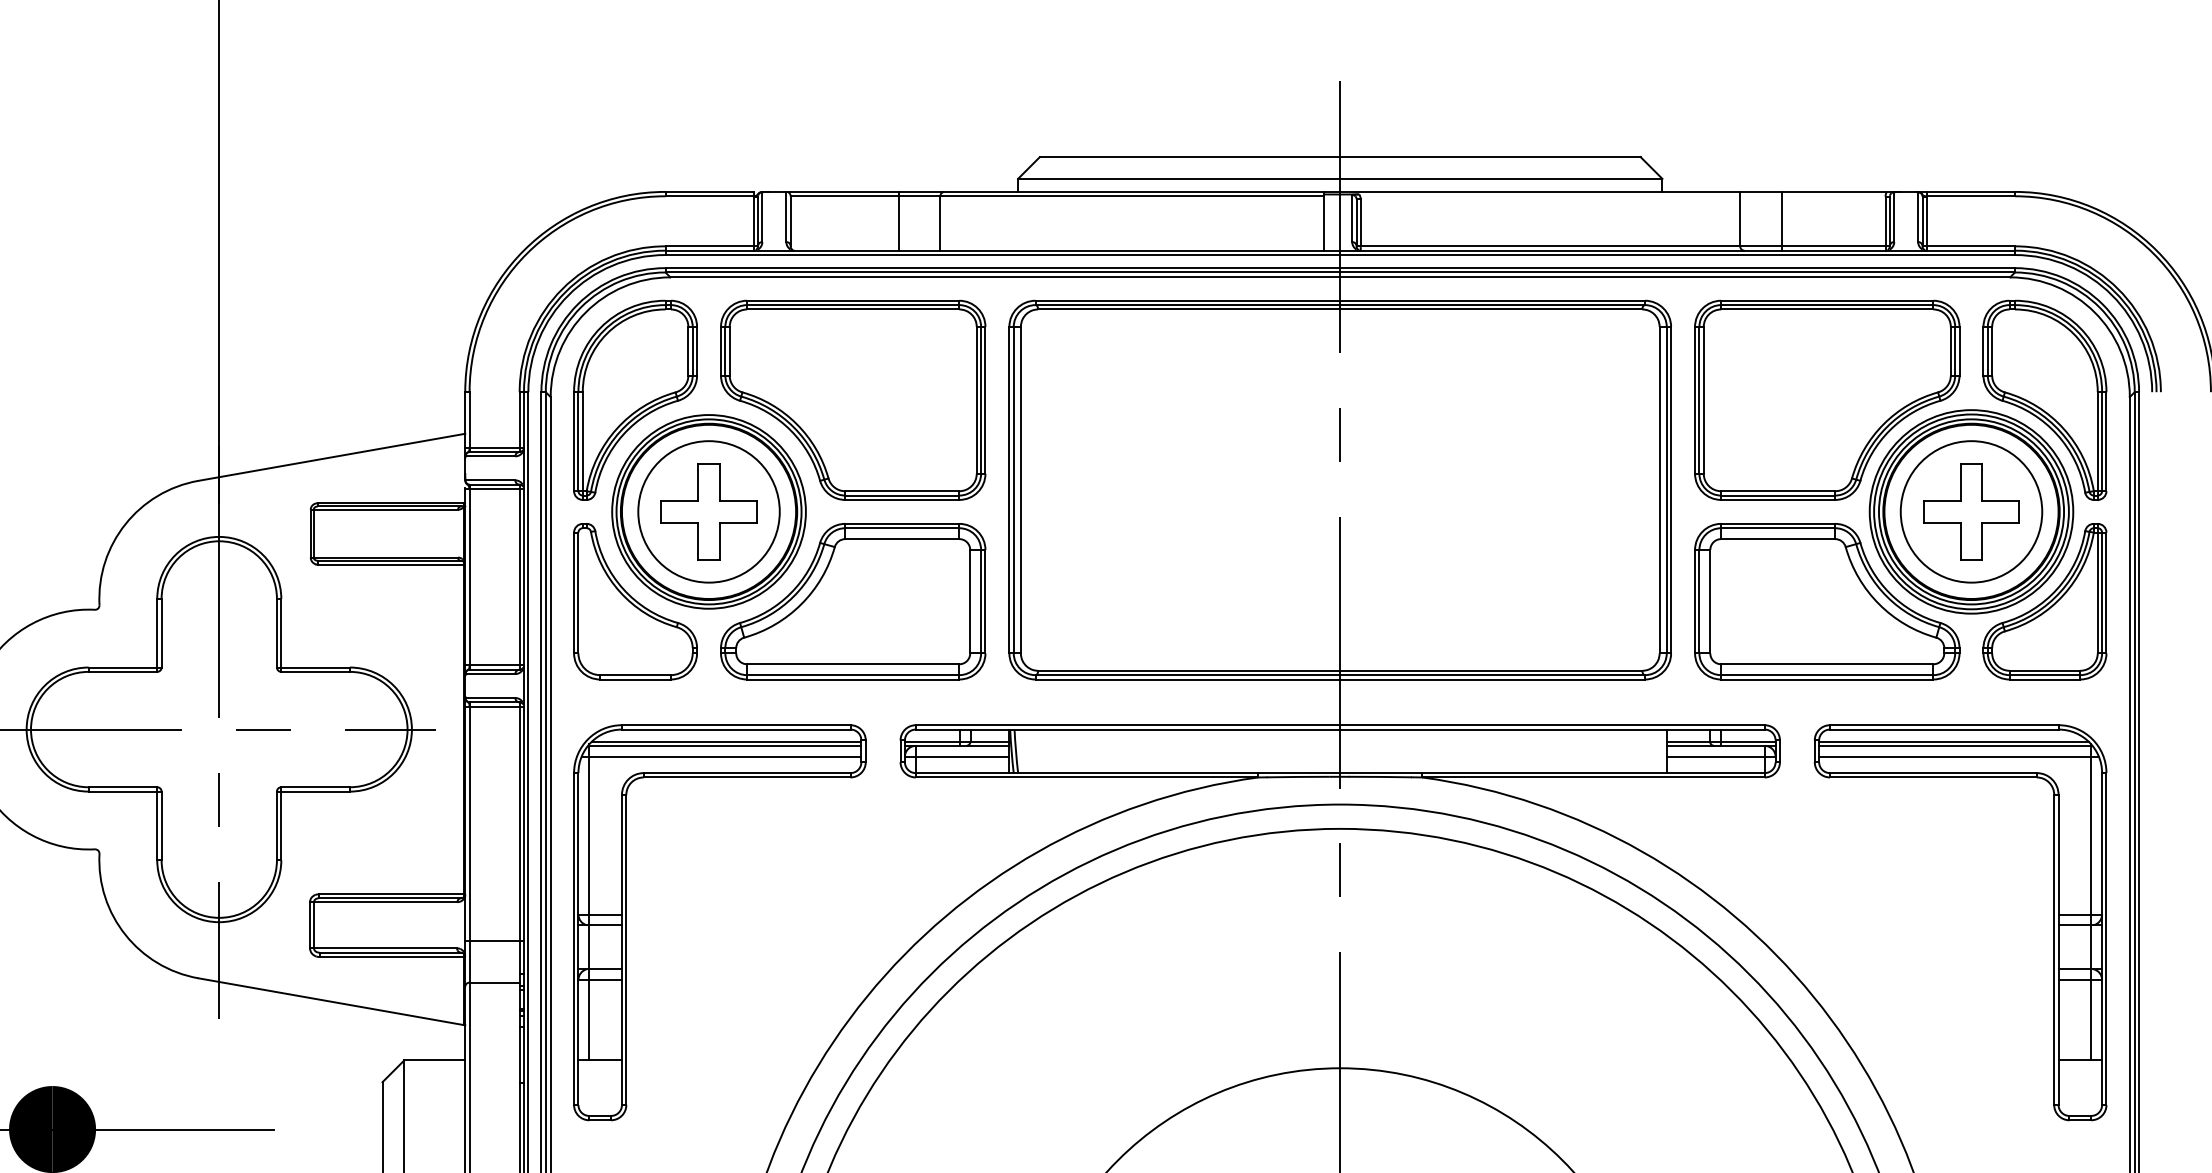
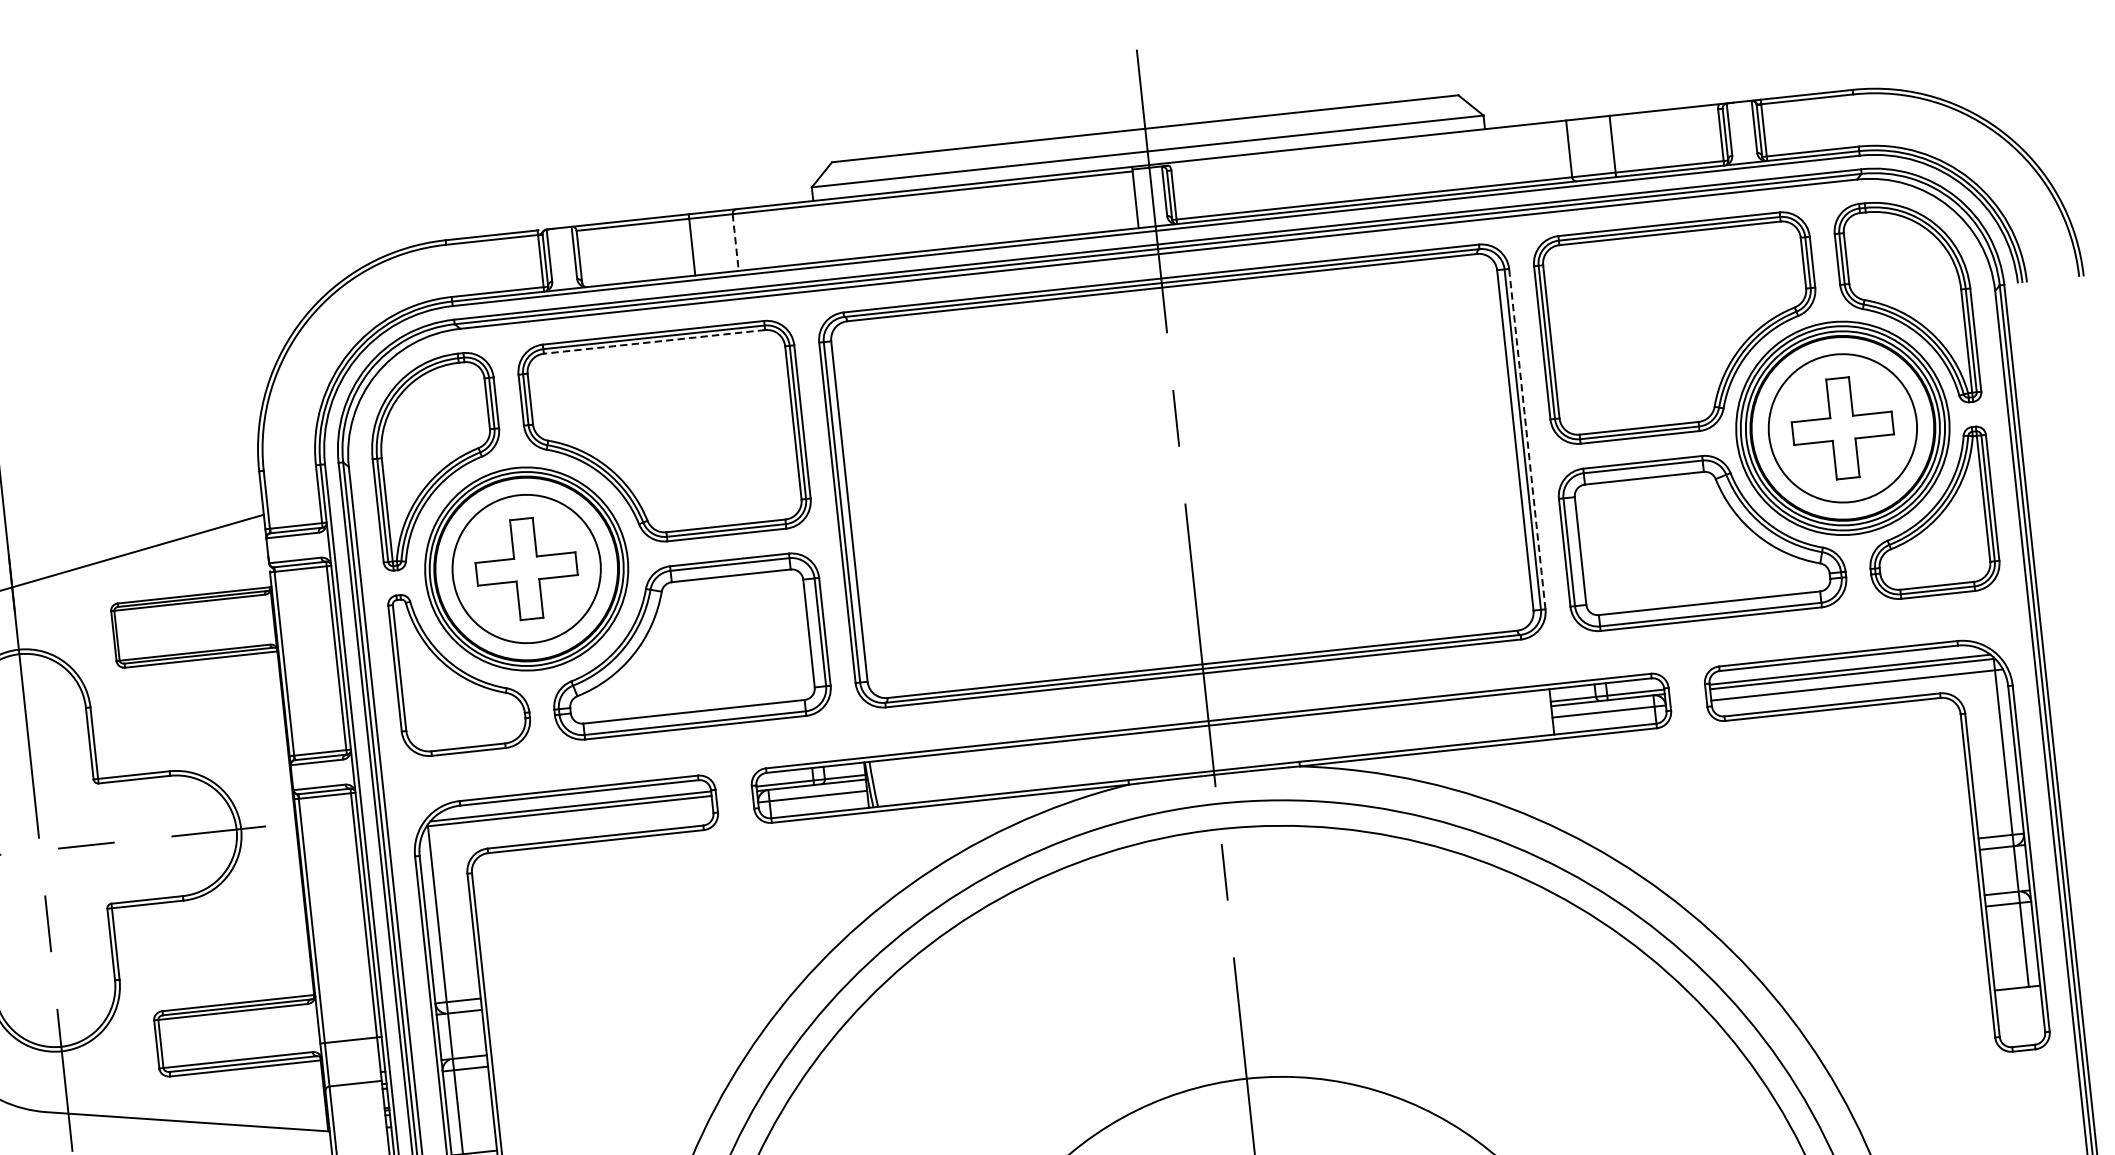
line: (940, 223) -> (735, 242), solid -> dashed
line: (852, 309) -> (653, 342), solid -> dashed
line: (1671, 489) -> (1527, 438), solid -> dashed
line: (721, 756) -> (566, 822), removed

